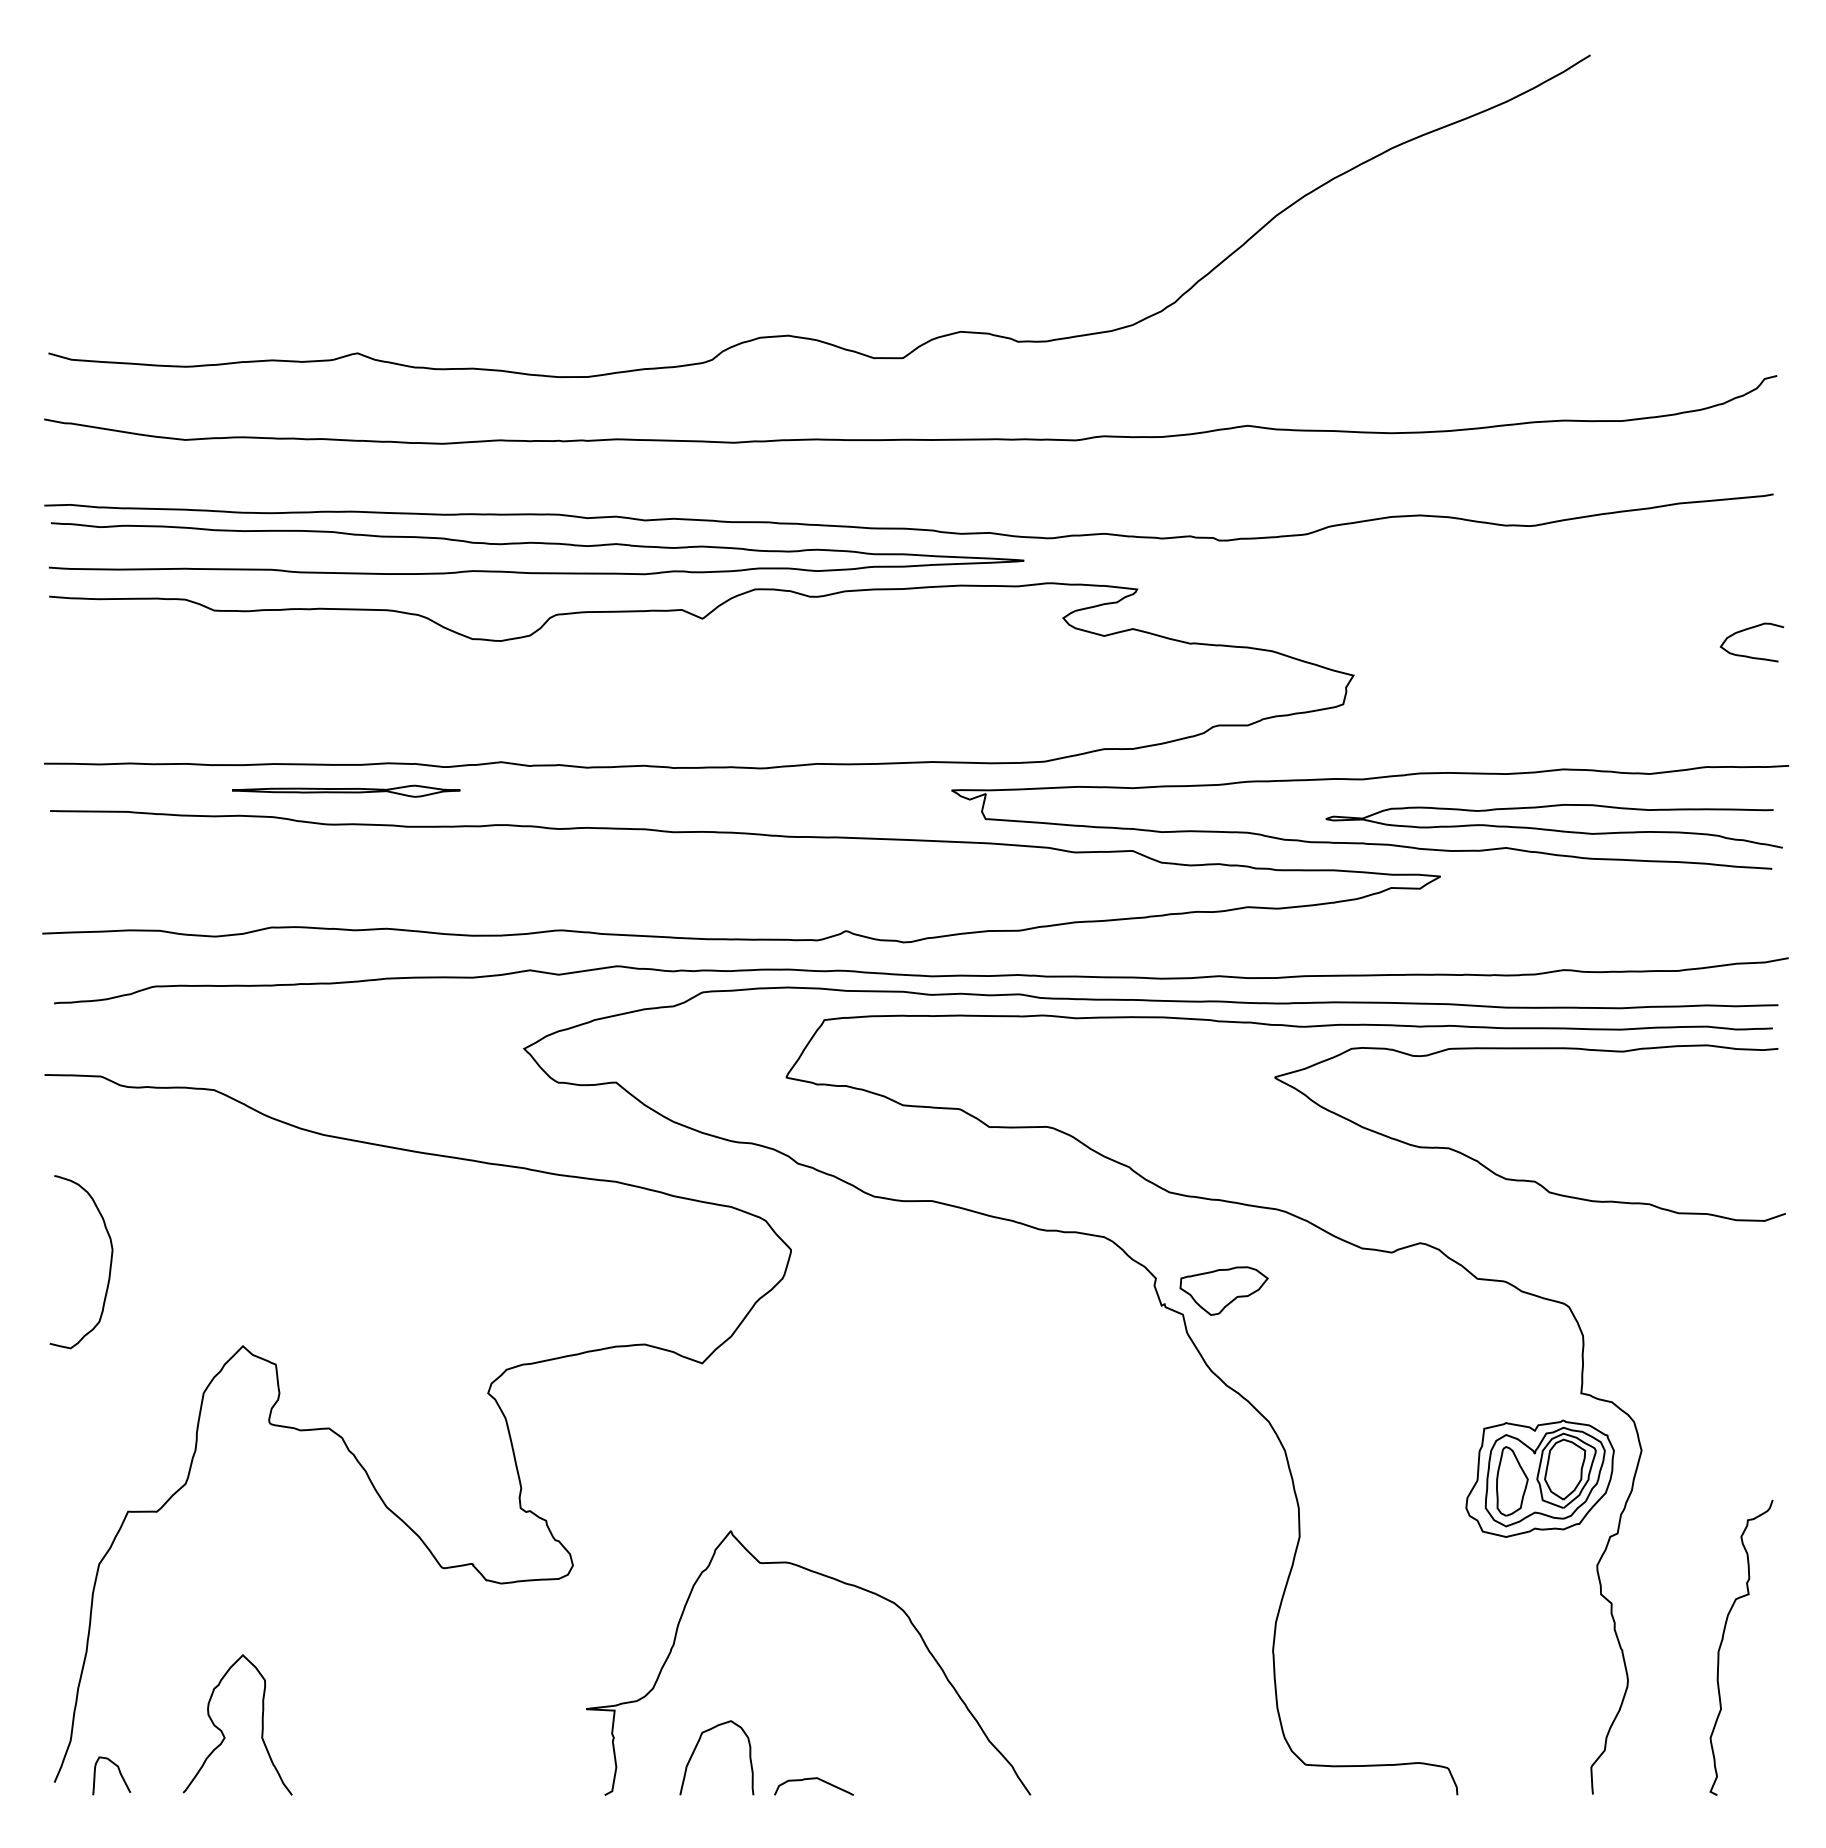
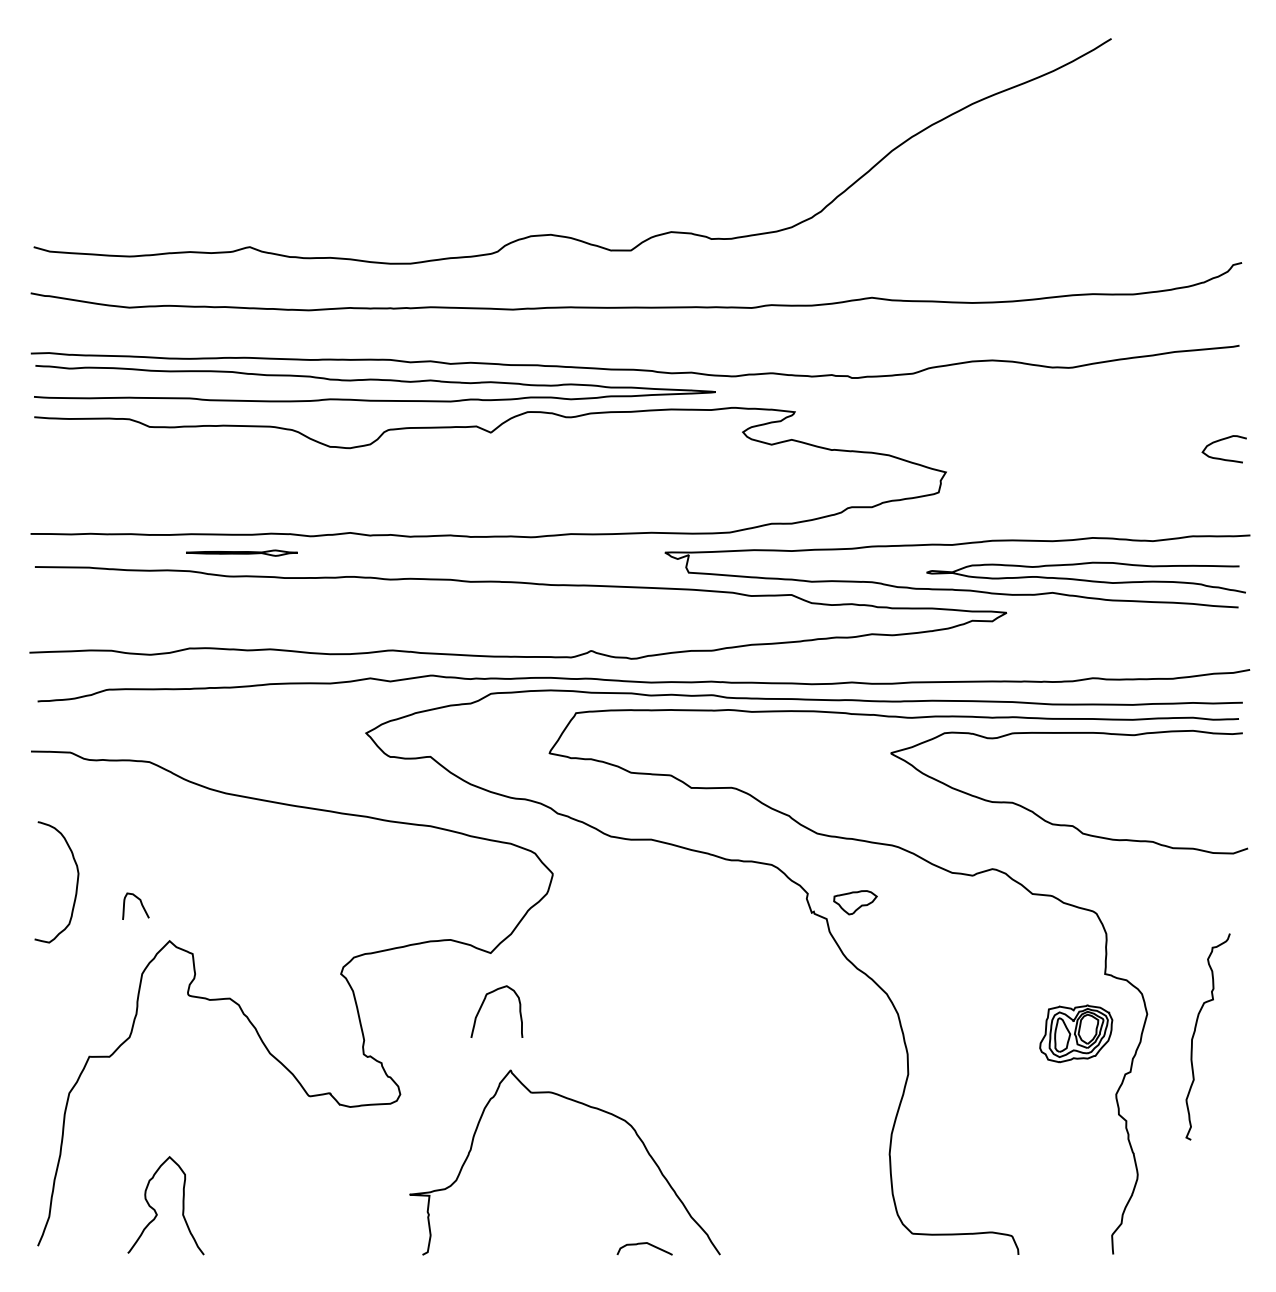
part: (345, 790) -> (241, 552), size x0.7
part: (1224, 1290) -> (855, 902), size x0.7
part: (1538, 1478) -> (1075, 1033), size x0.7
curve: (1723, 1641) -> (1195, 1032), moved
curve: (697, 1747) -> (483, 1004), moved
curve: (118, 1771) -> (140, 903), moved
curve: (813, 1780) -> (644, 1244), moved

